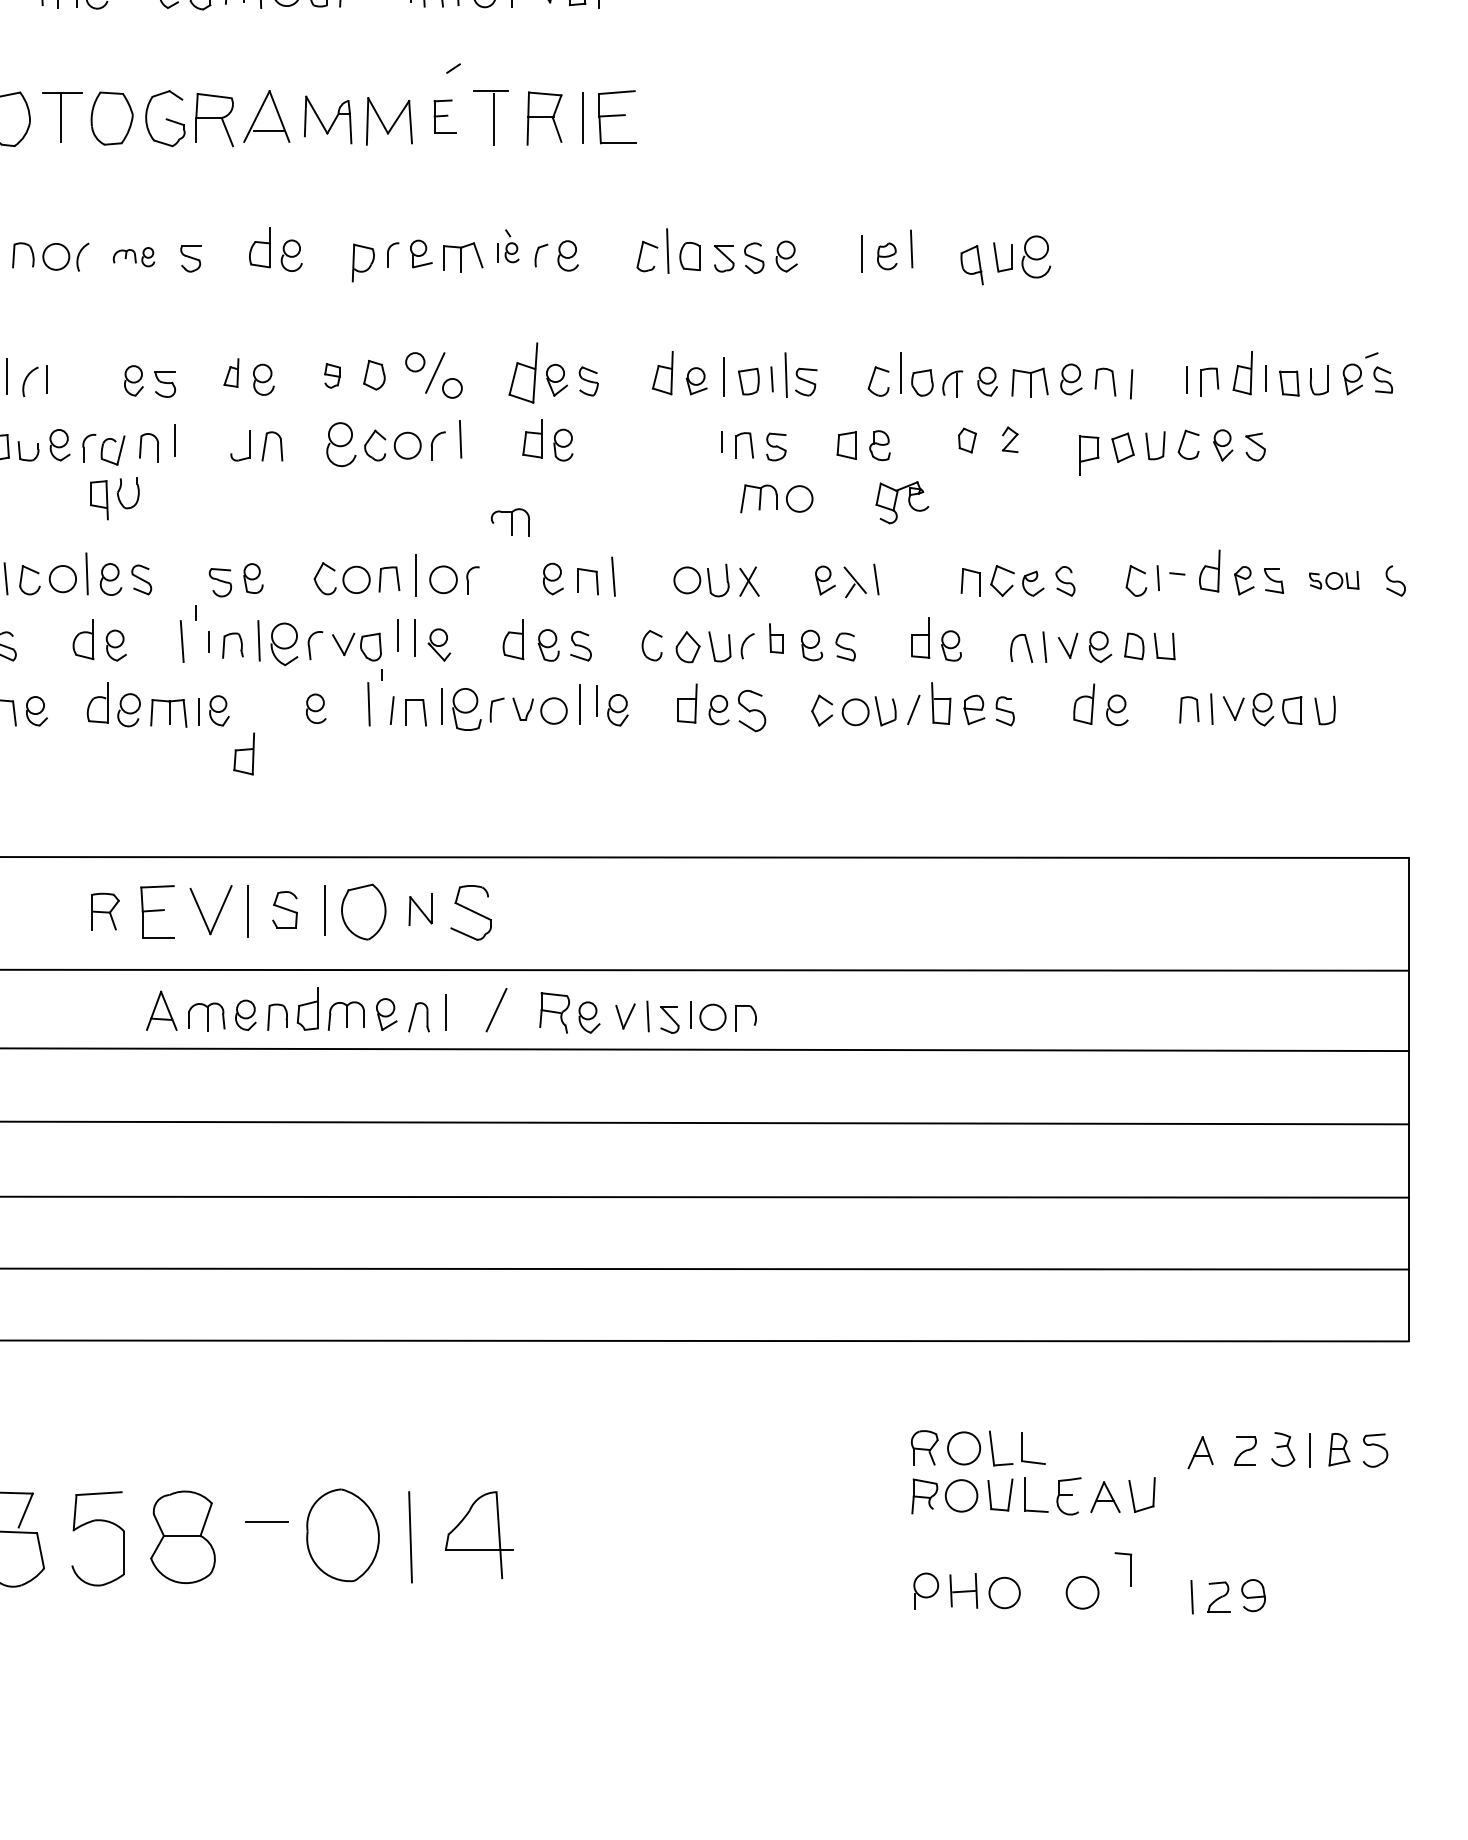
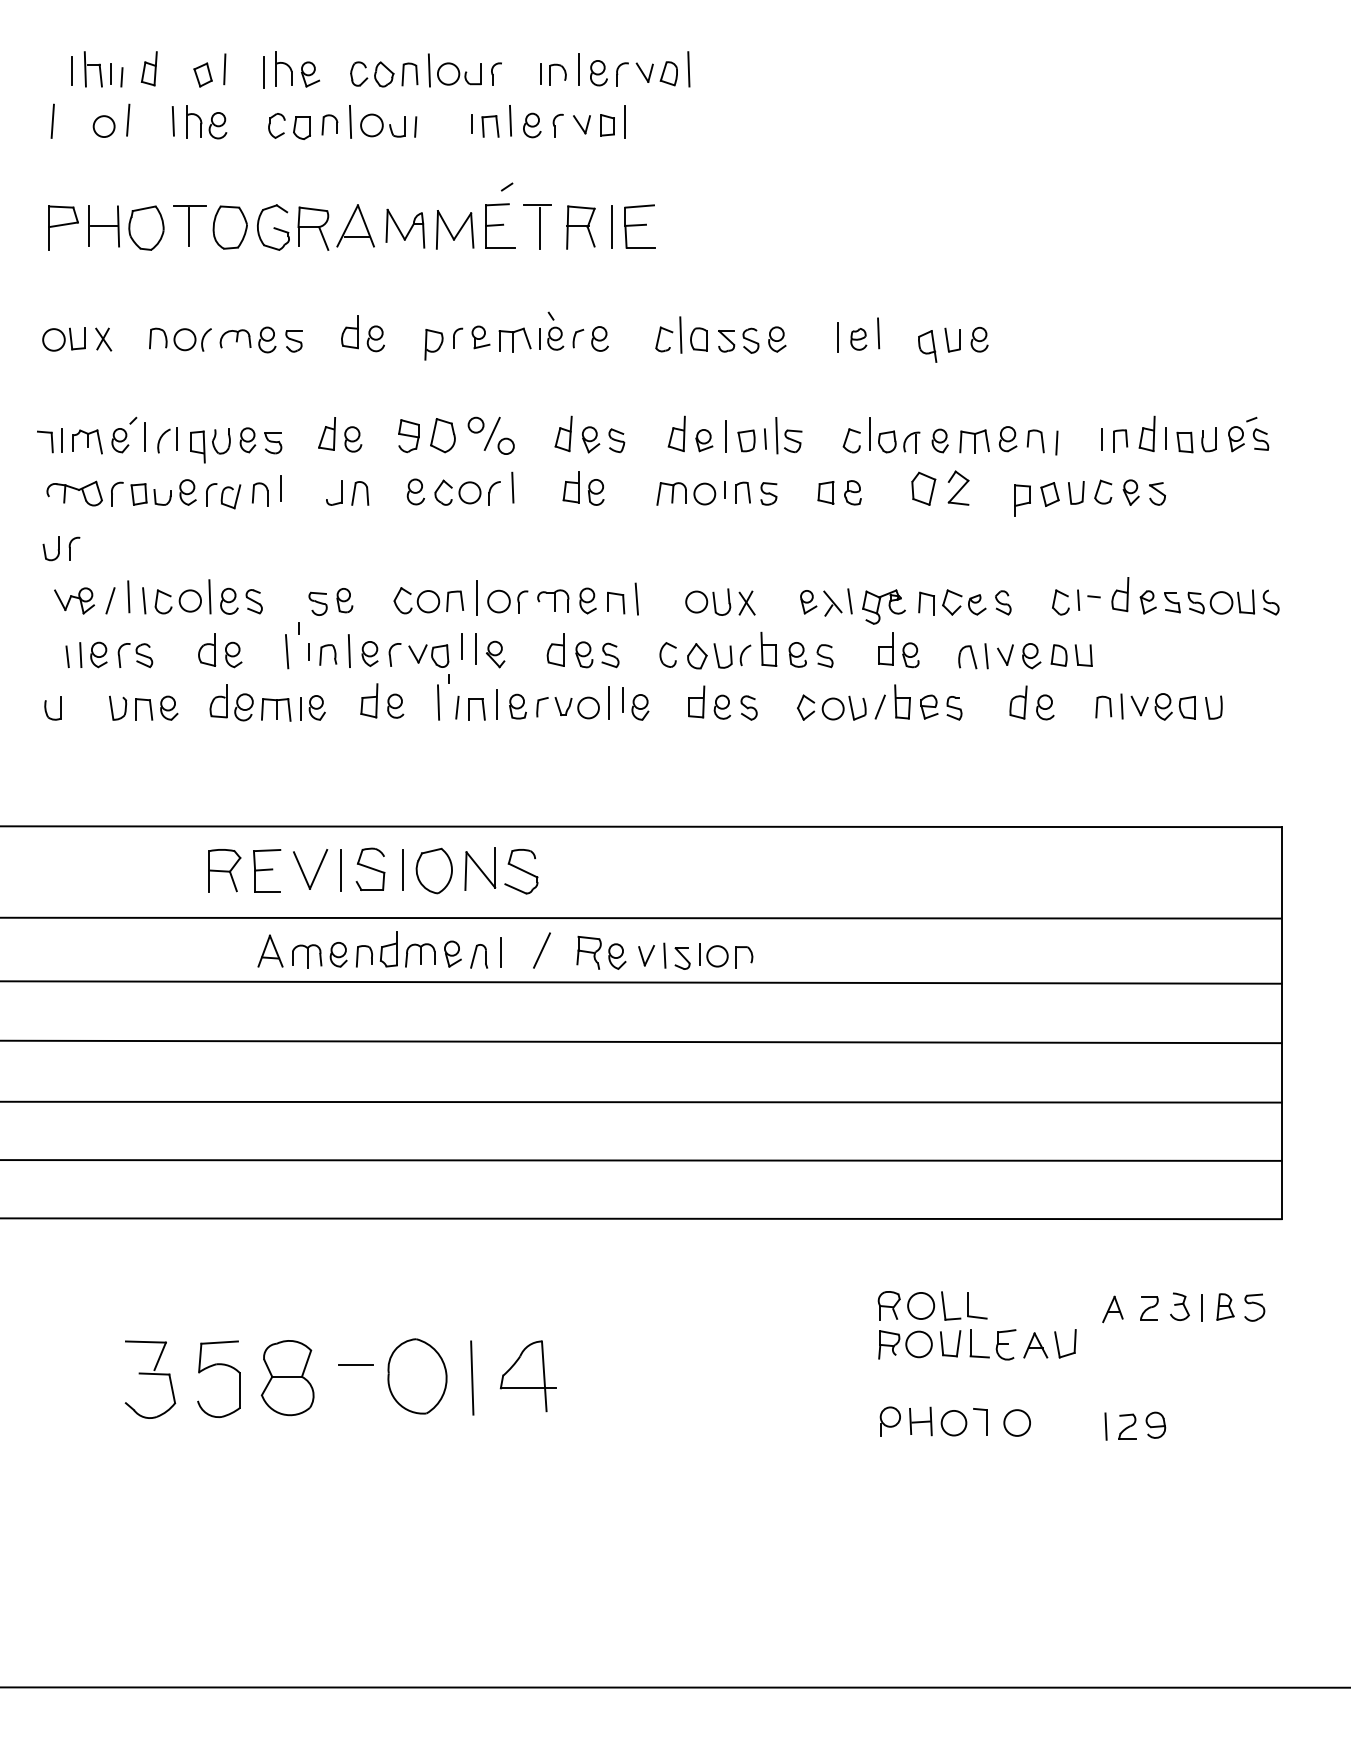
part: (445, 116) -> (500, 225), size x1.67
part: (508, 245) -> (551, 330), size x1.43
part: (133, 256) -> (247, 339), size x1.67
part: (1036, 256) -> (979, 339), size x0.71
part: (230, 372) -> (326, 433), size x1.43
part: (523, 372) -> (563, 433), size x0.71
part: (373, 374) -> (442, 435), size x1.43
part: (331, 376) -> (408, 436), size x1.67
part: (1010, 439) -> (958, 487), size x1.67
part: (967, 440) -> (923, 488), size x1.67
part: (340, 444) -> (415, 491), size x0.71
part: (114, 498) -> (210, 445), moved
part: (777, 498) -> (686, 493), moved
part: (901, 501) -> (883, 606), moved
part: (510, 521) -> (553, 600), moved
part: (1333, 579) -> (1220, 601), size x1.67
part: (775, 637) -> (768, 648), size x1.43
part: (283, 643) -> (369, 653), size x0.71
part: (466, 709) -> (517, 706), size x0.71
part: (751, 710) -> (748, 707), size x0.71
part: (244, 753) -> (369, 700), moved
part: (285, 908) -> (370, 868), size x1.43
part: (420, 908) -> (480, 868), size x1.67
part: (105, 911) -> (224, 870), size x1.43
part: (1123, 1568) -> (980, 1421), moved

